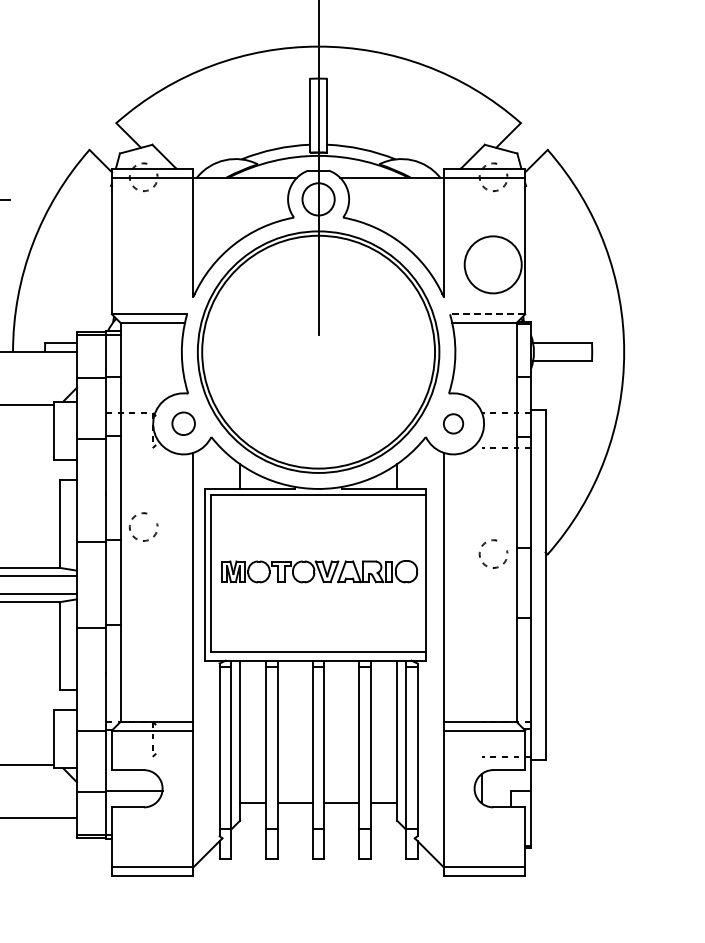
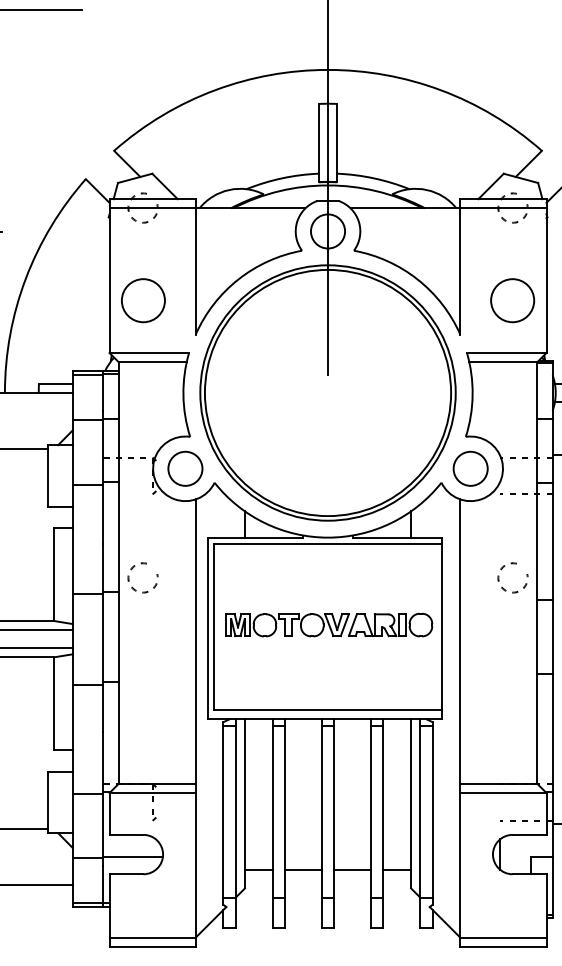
circle: (143, 264) -> (142, 300), added
circle: (492, 264) -> (511, 300), size x0.71
line: (487, 314) -> (506, 353), dashed -> solid
circle: (183, 423) -> (185, 468), size x1.43
circle: (453, 423) -> (470, 468), size x1.67
arc: (493, 541) -> (512, 564), moved

